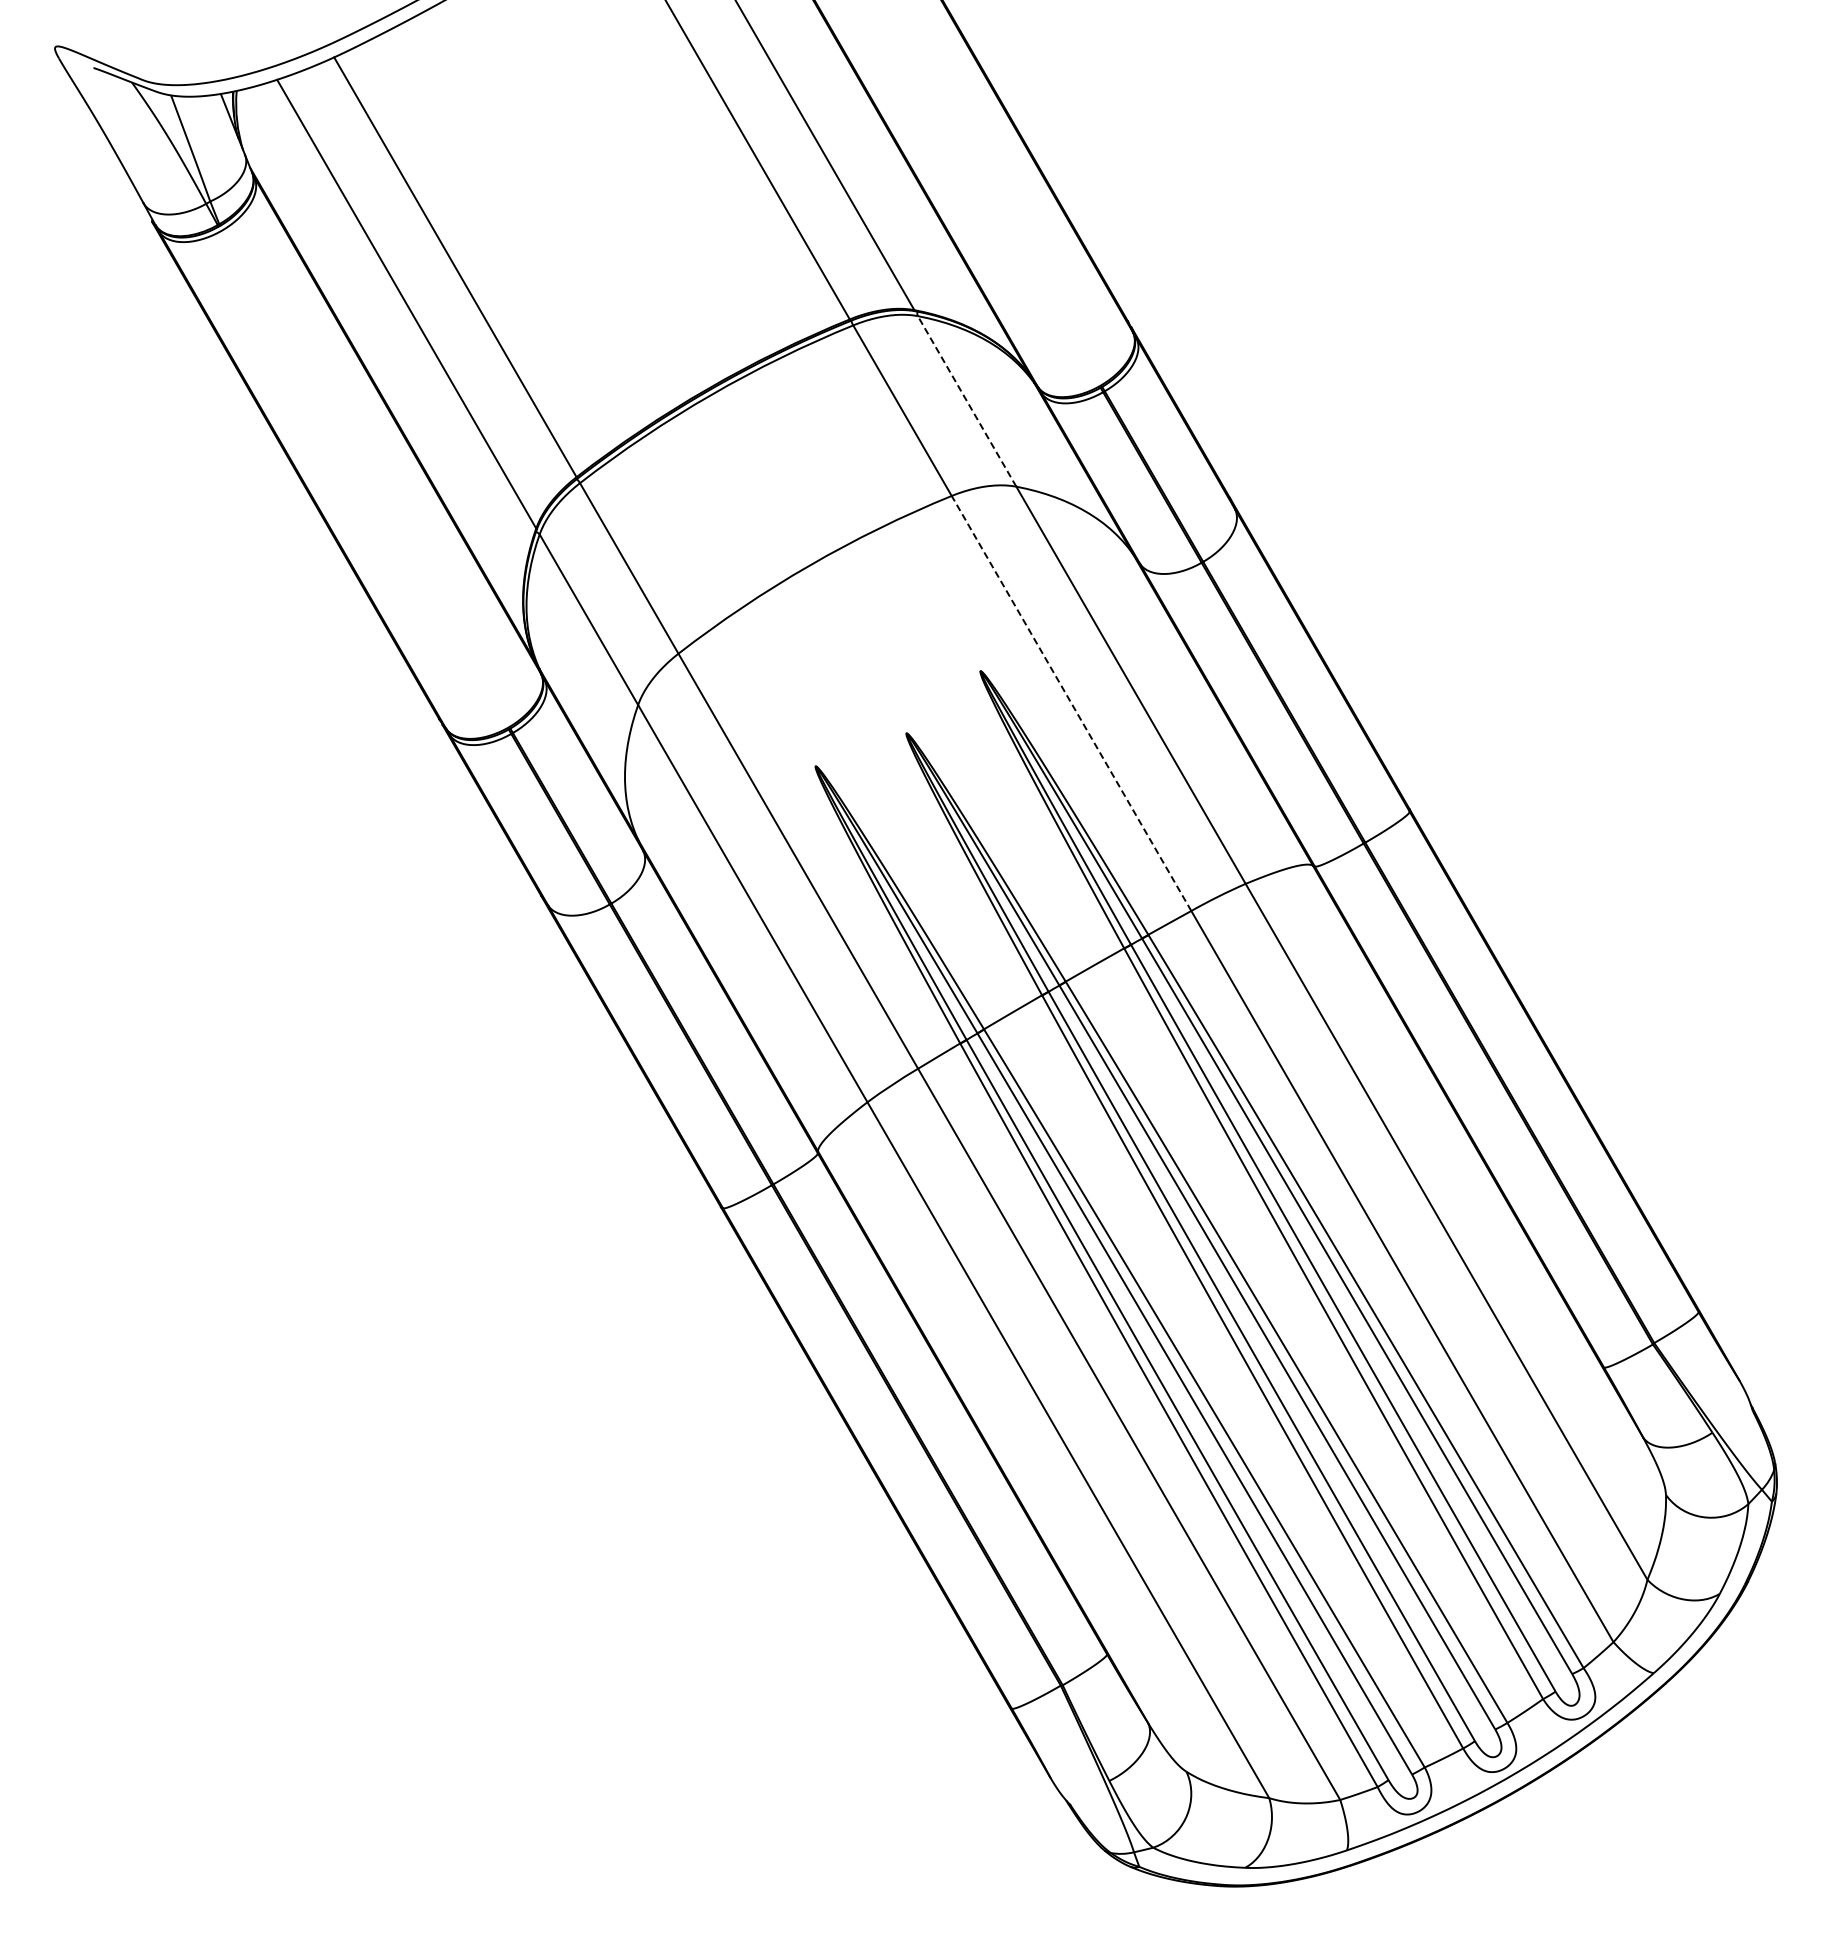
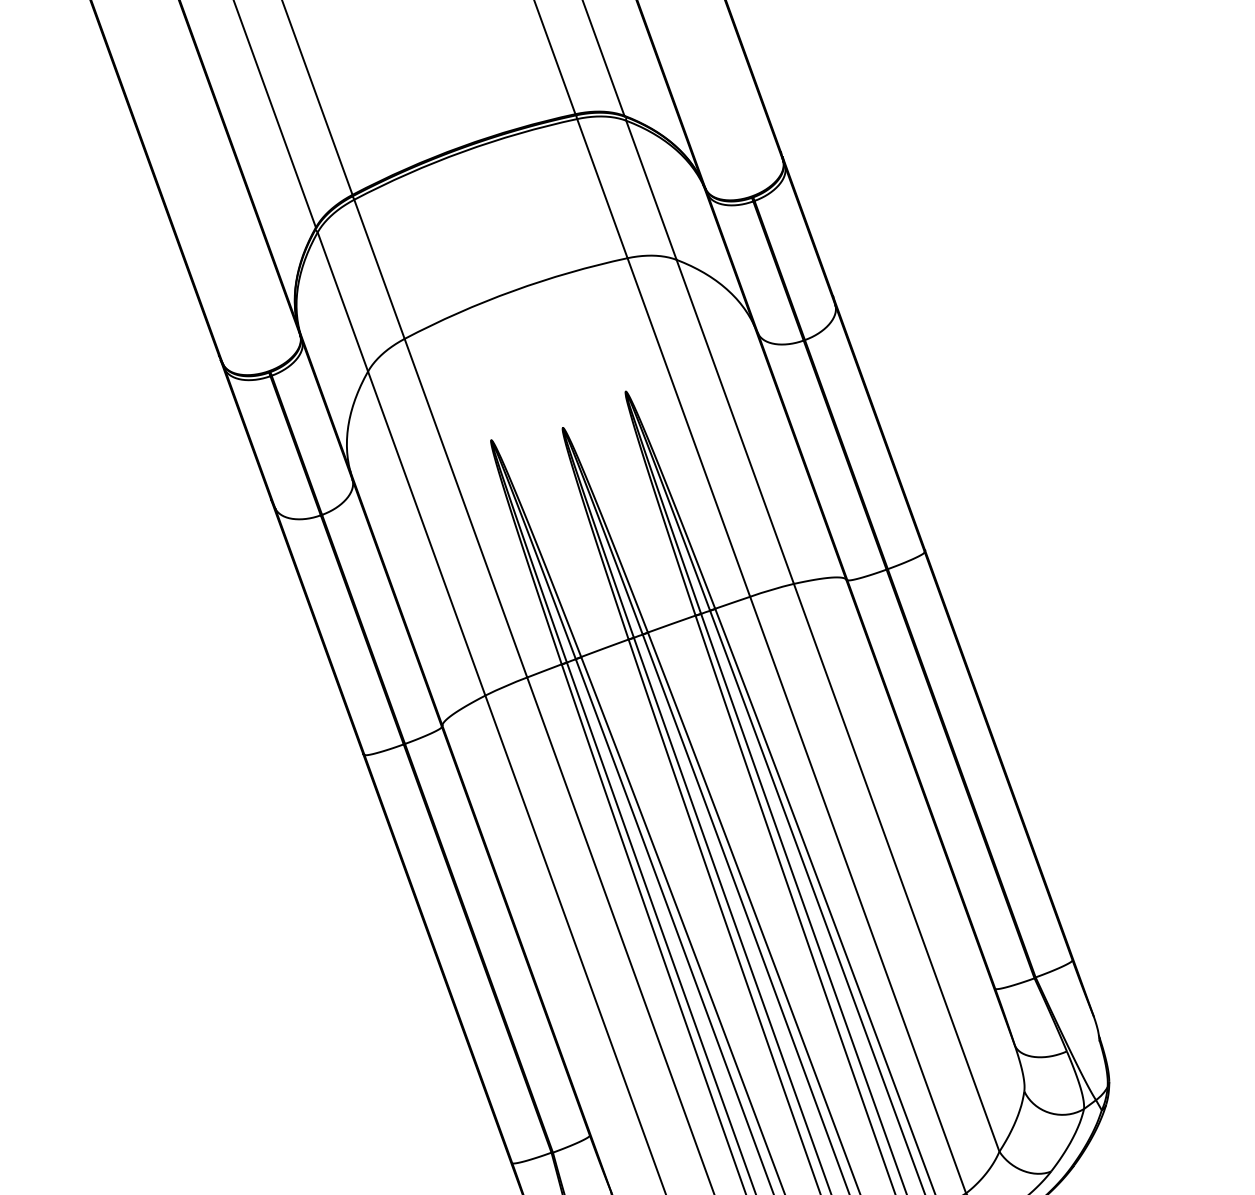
line: (966, 400) -> (651, 189), dashed -> solid
line: (1071, 703) -> (688, 427), dashed -> solid

